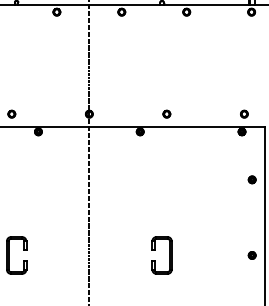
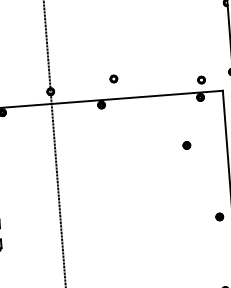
part: (166, 113) -> (113, 78), moved
part: (251, 179) -> (186, 145), moved
part: (155, 250) -> (125, 219), removed

